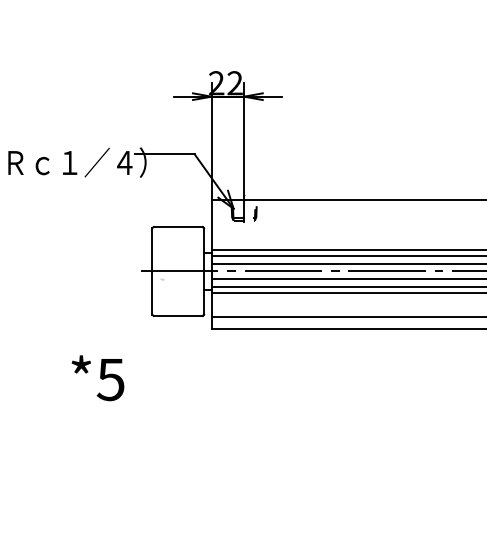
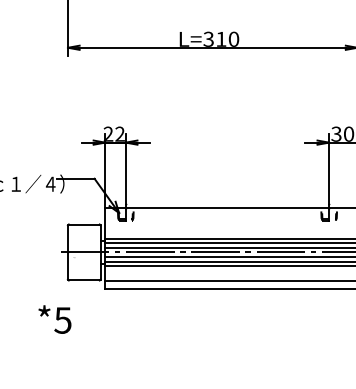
text: (97, 378) -> (54, 319), moved

